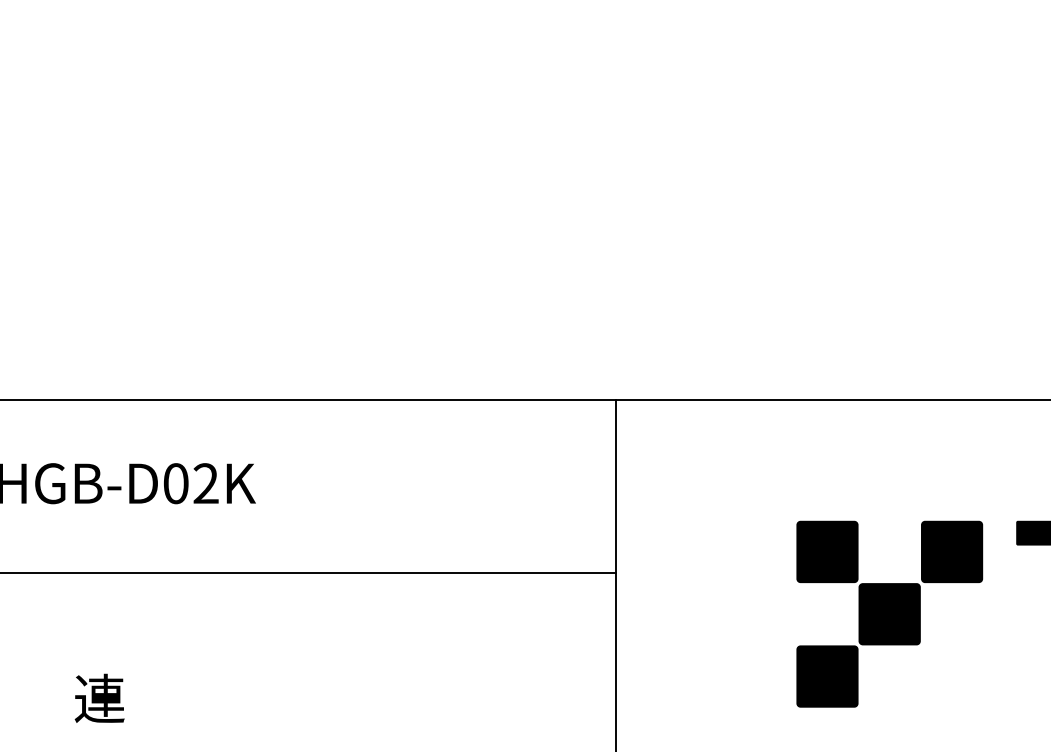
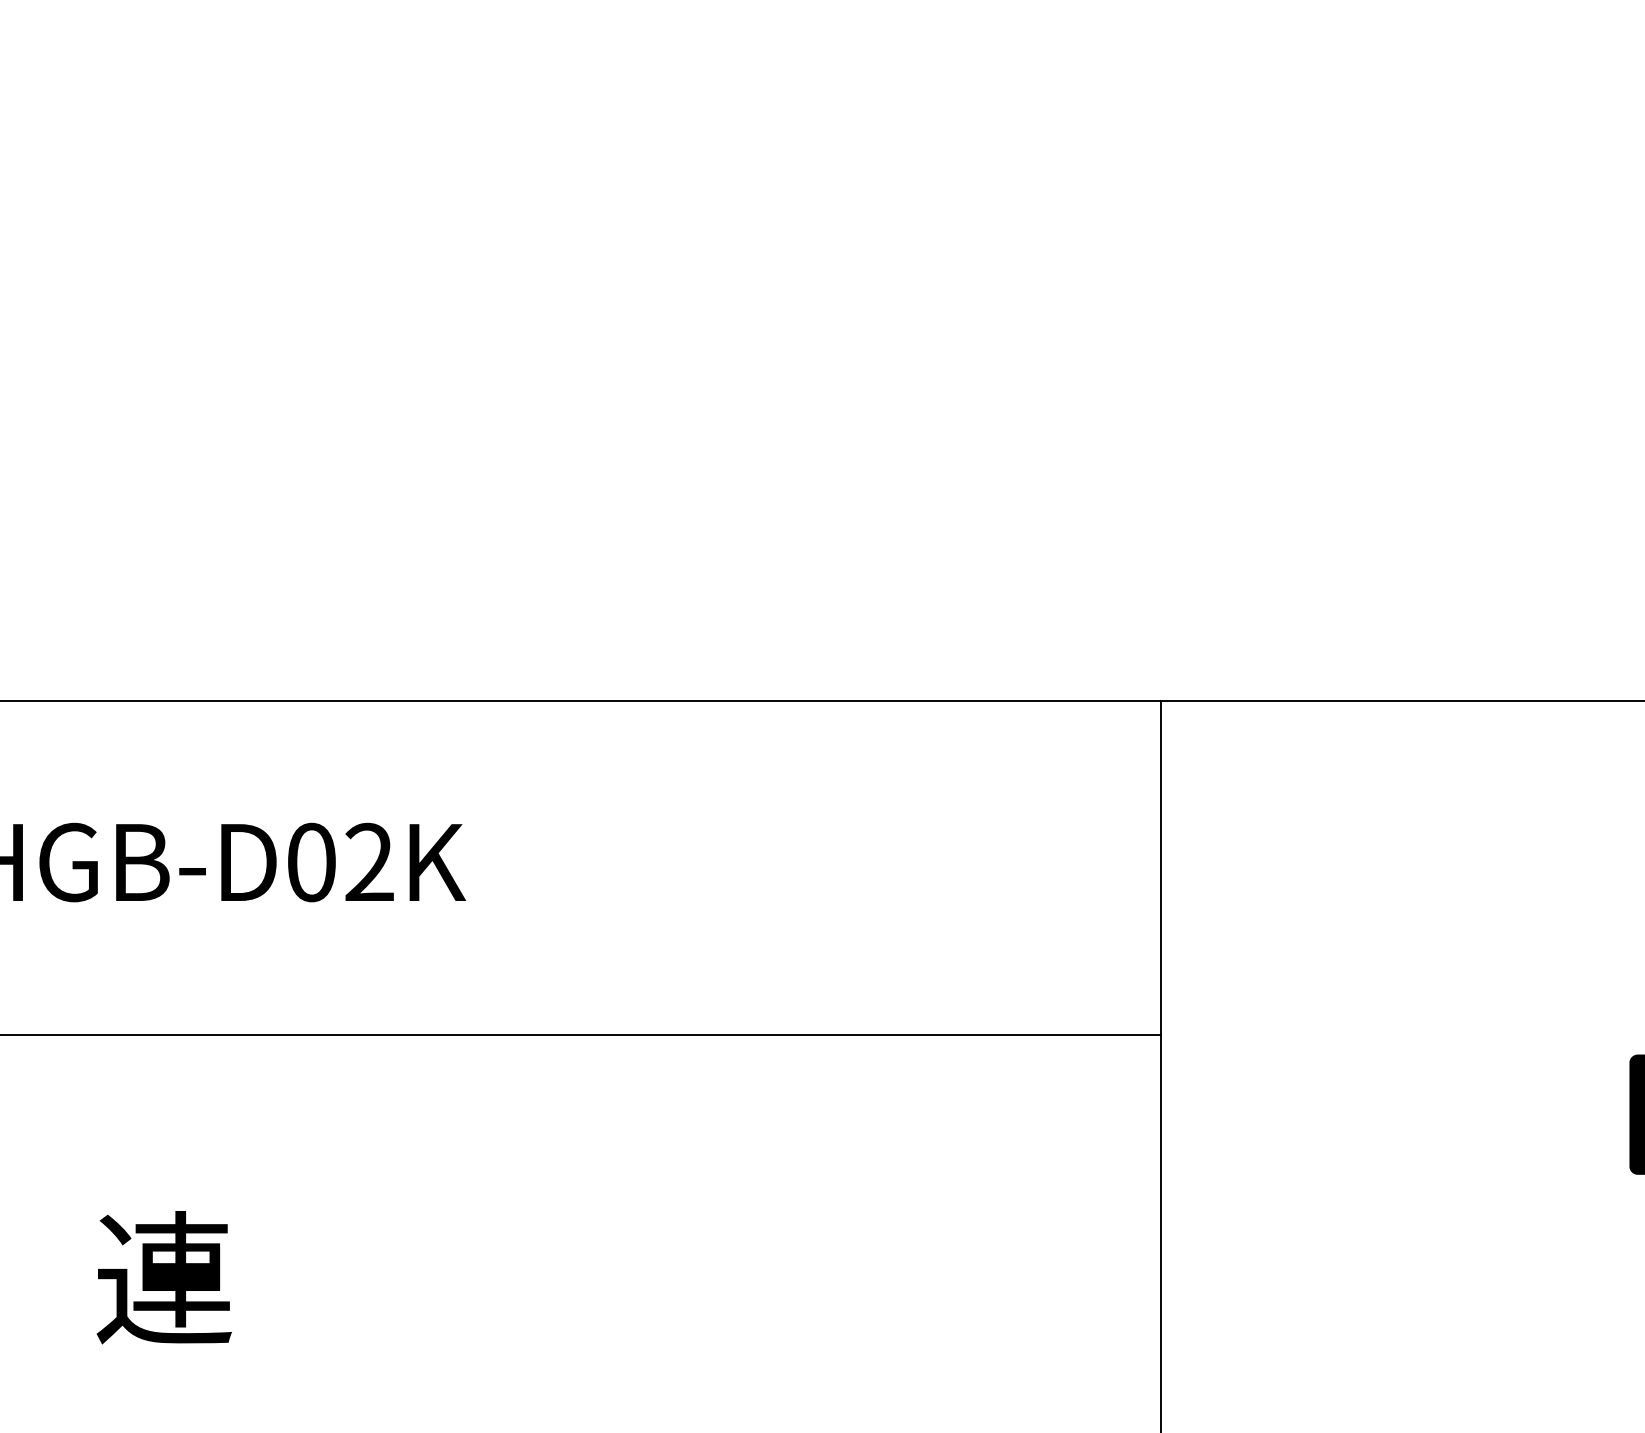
fill: (827, 551) -> (1569, 993), removed
fill: (827, 676) -> (1569, 1234), removed
part: (99, 697) -> (163, 1275), size x1.4

